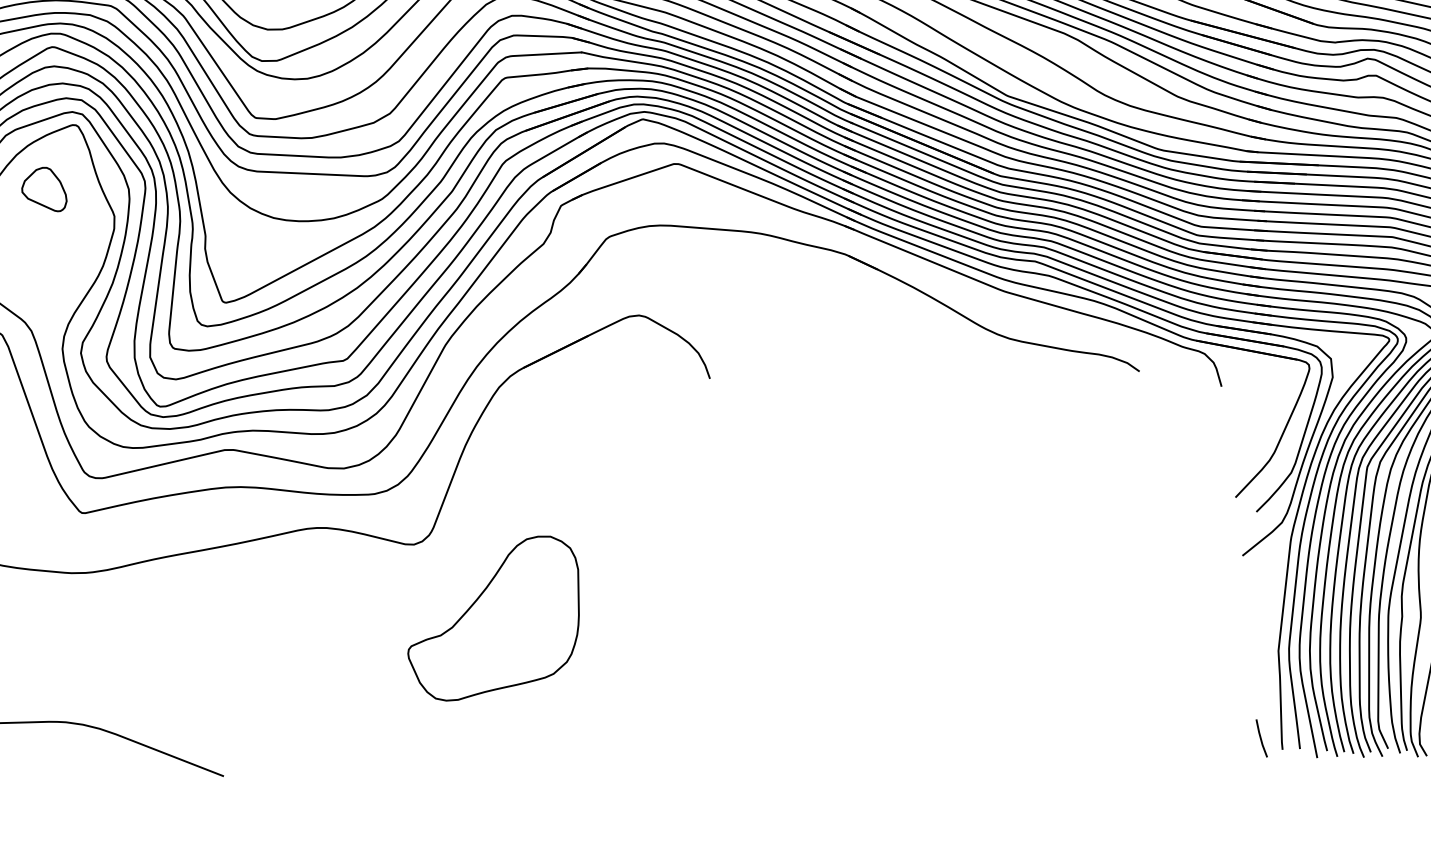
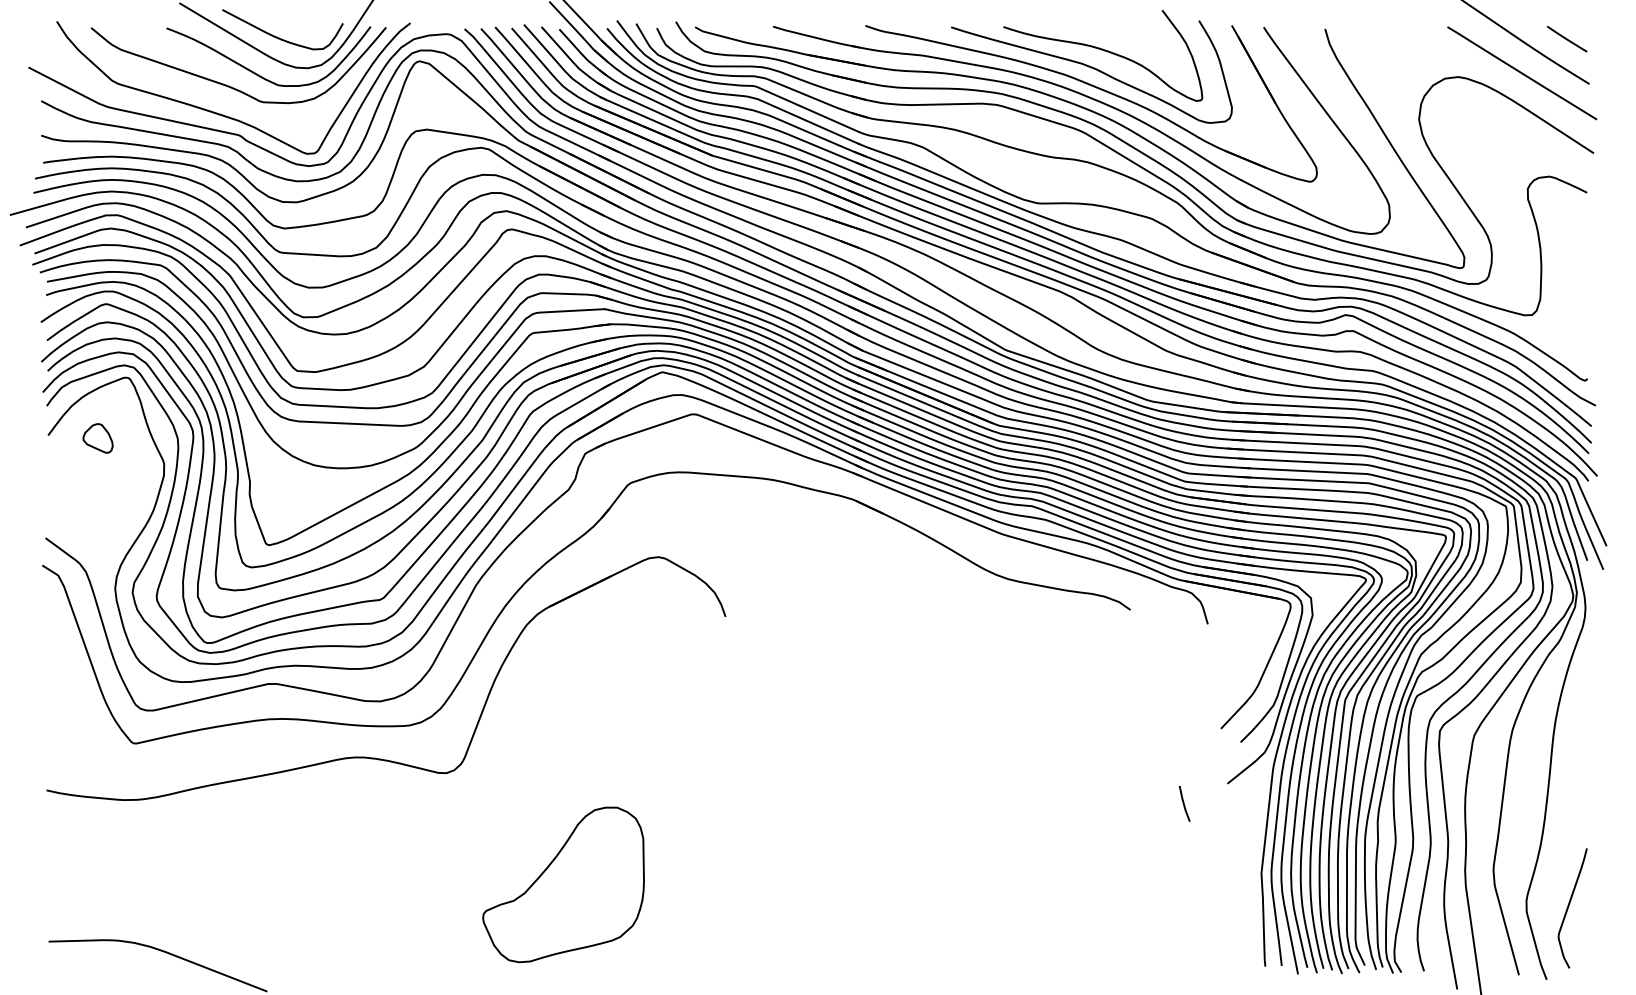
part: (43, 189) -> (97, 438), size x0.7
part: (493, 618) -> (563, 884), moved
line: (1261, 738) -> (1184, 803), moved

